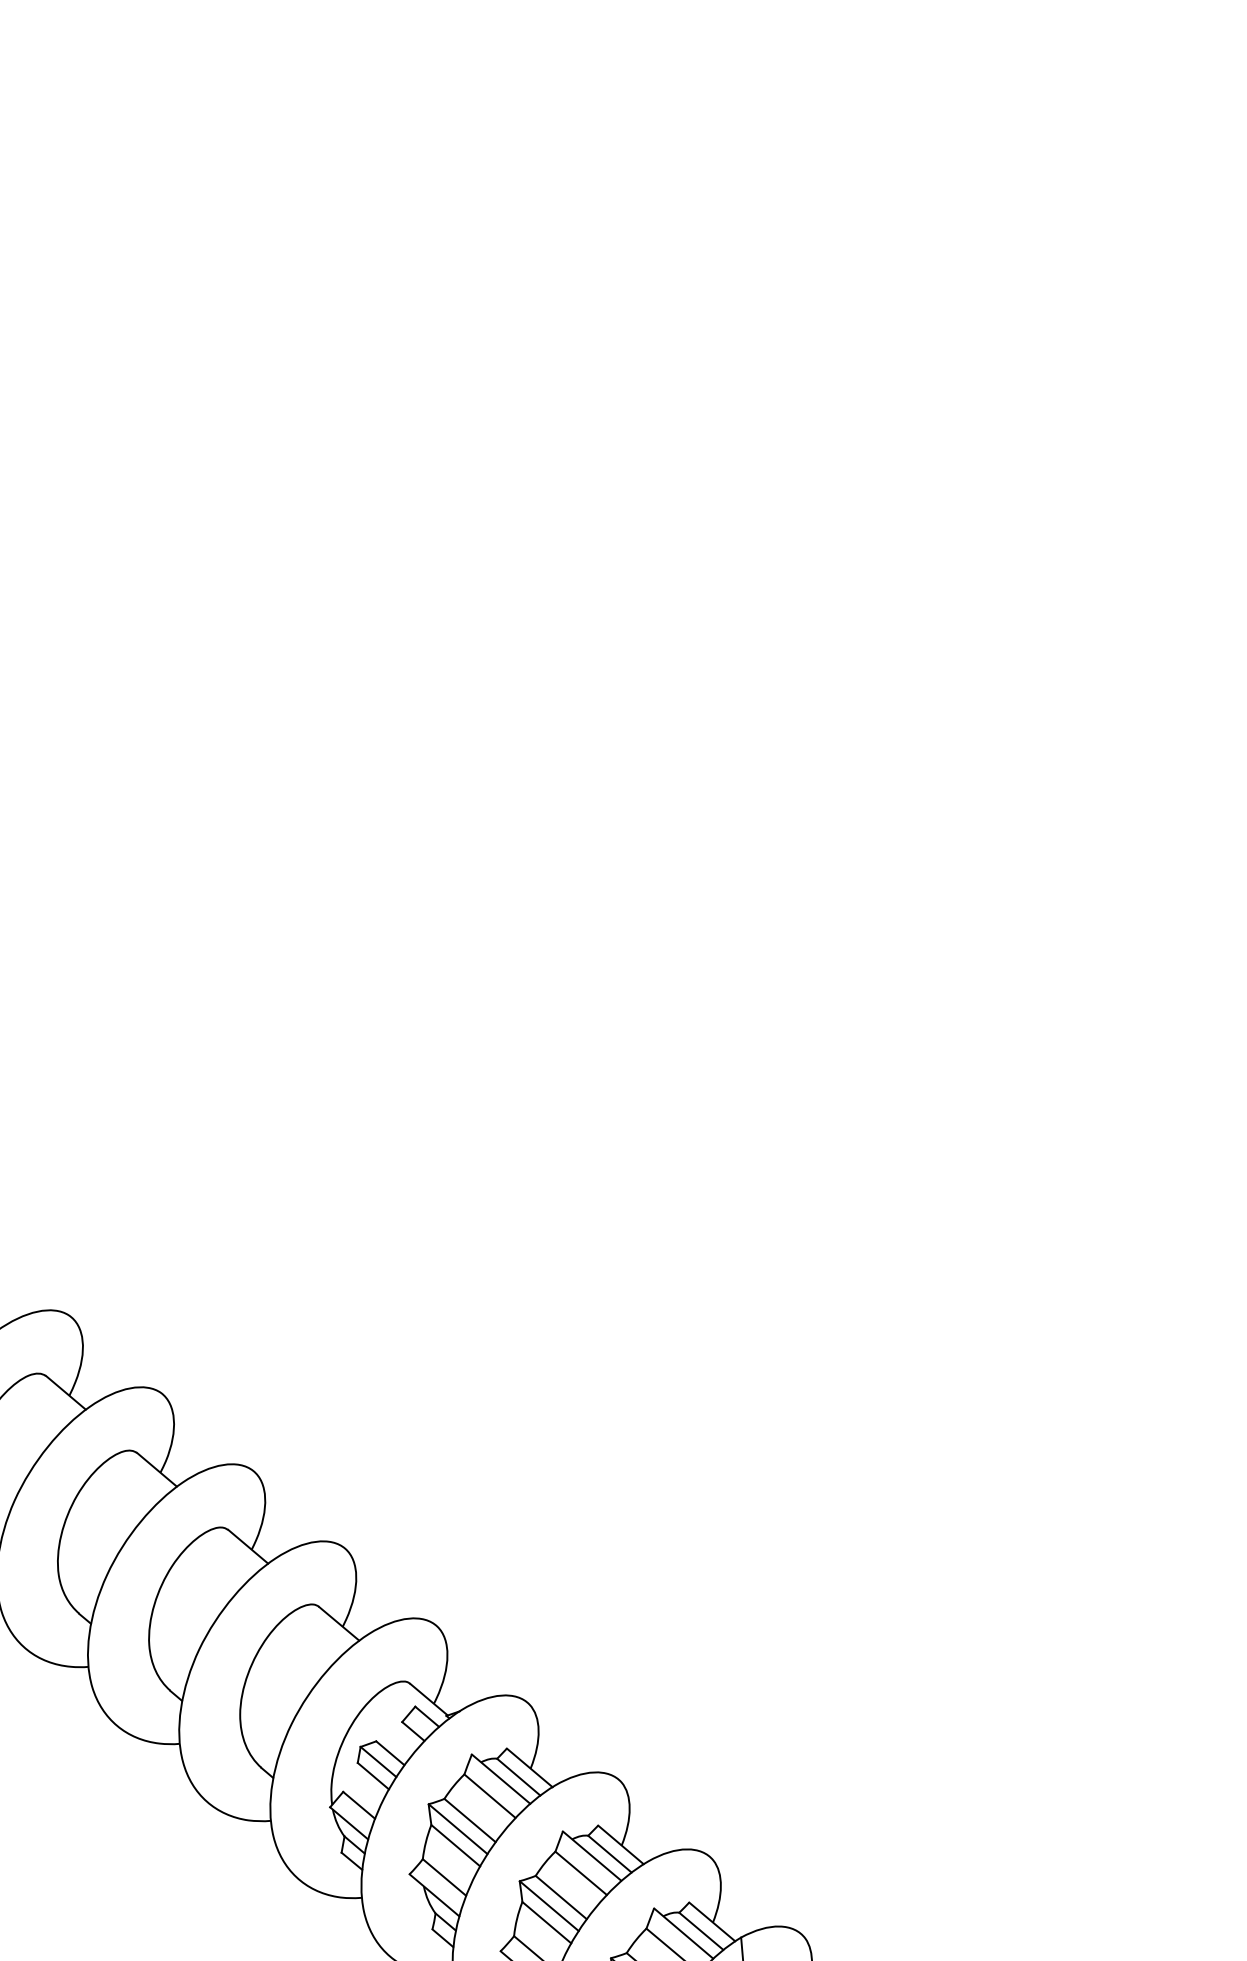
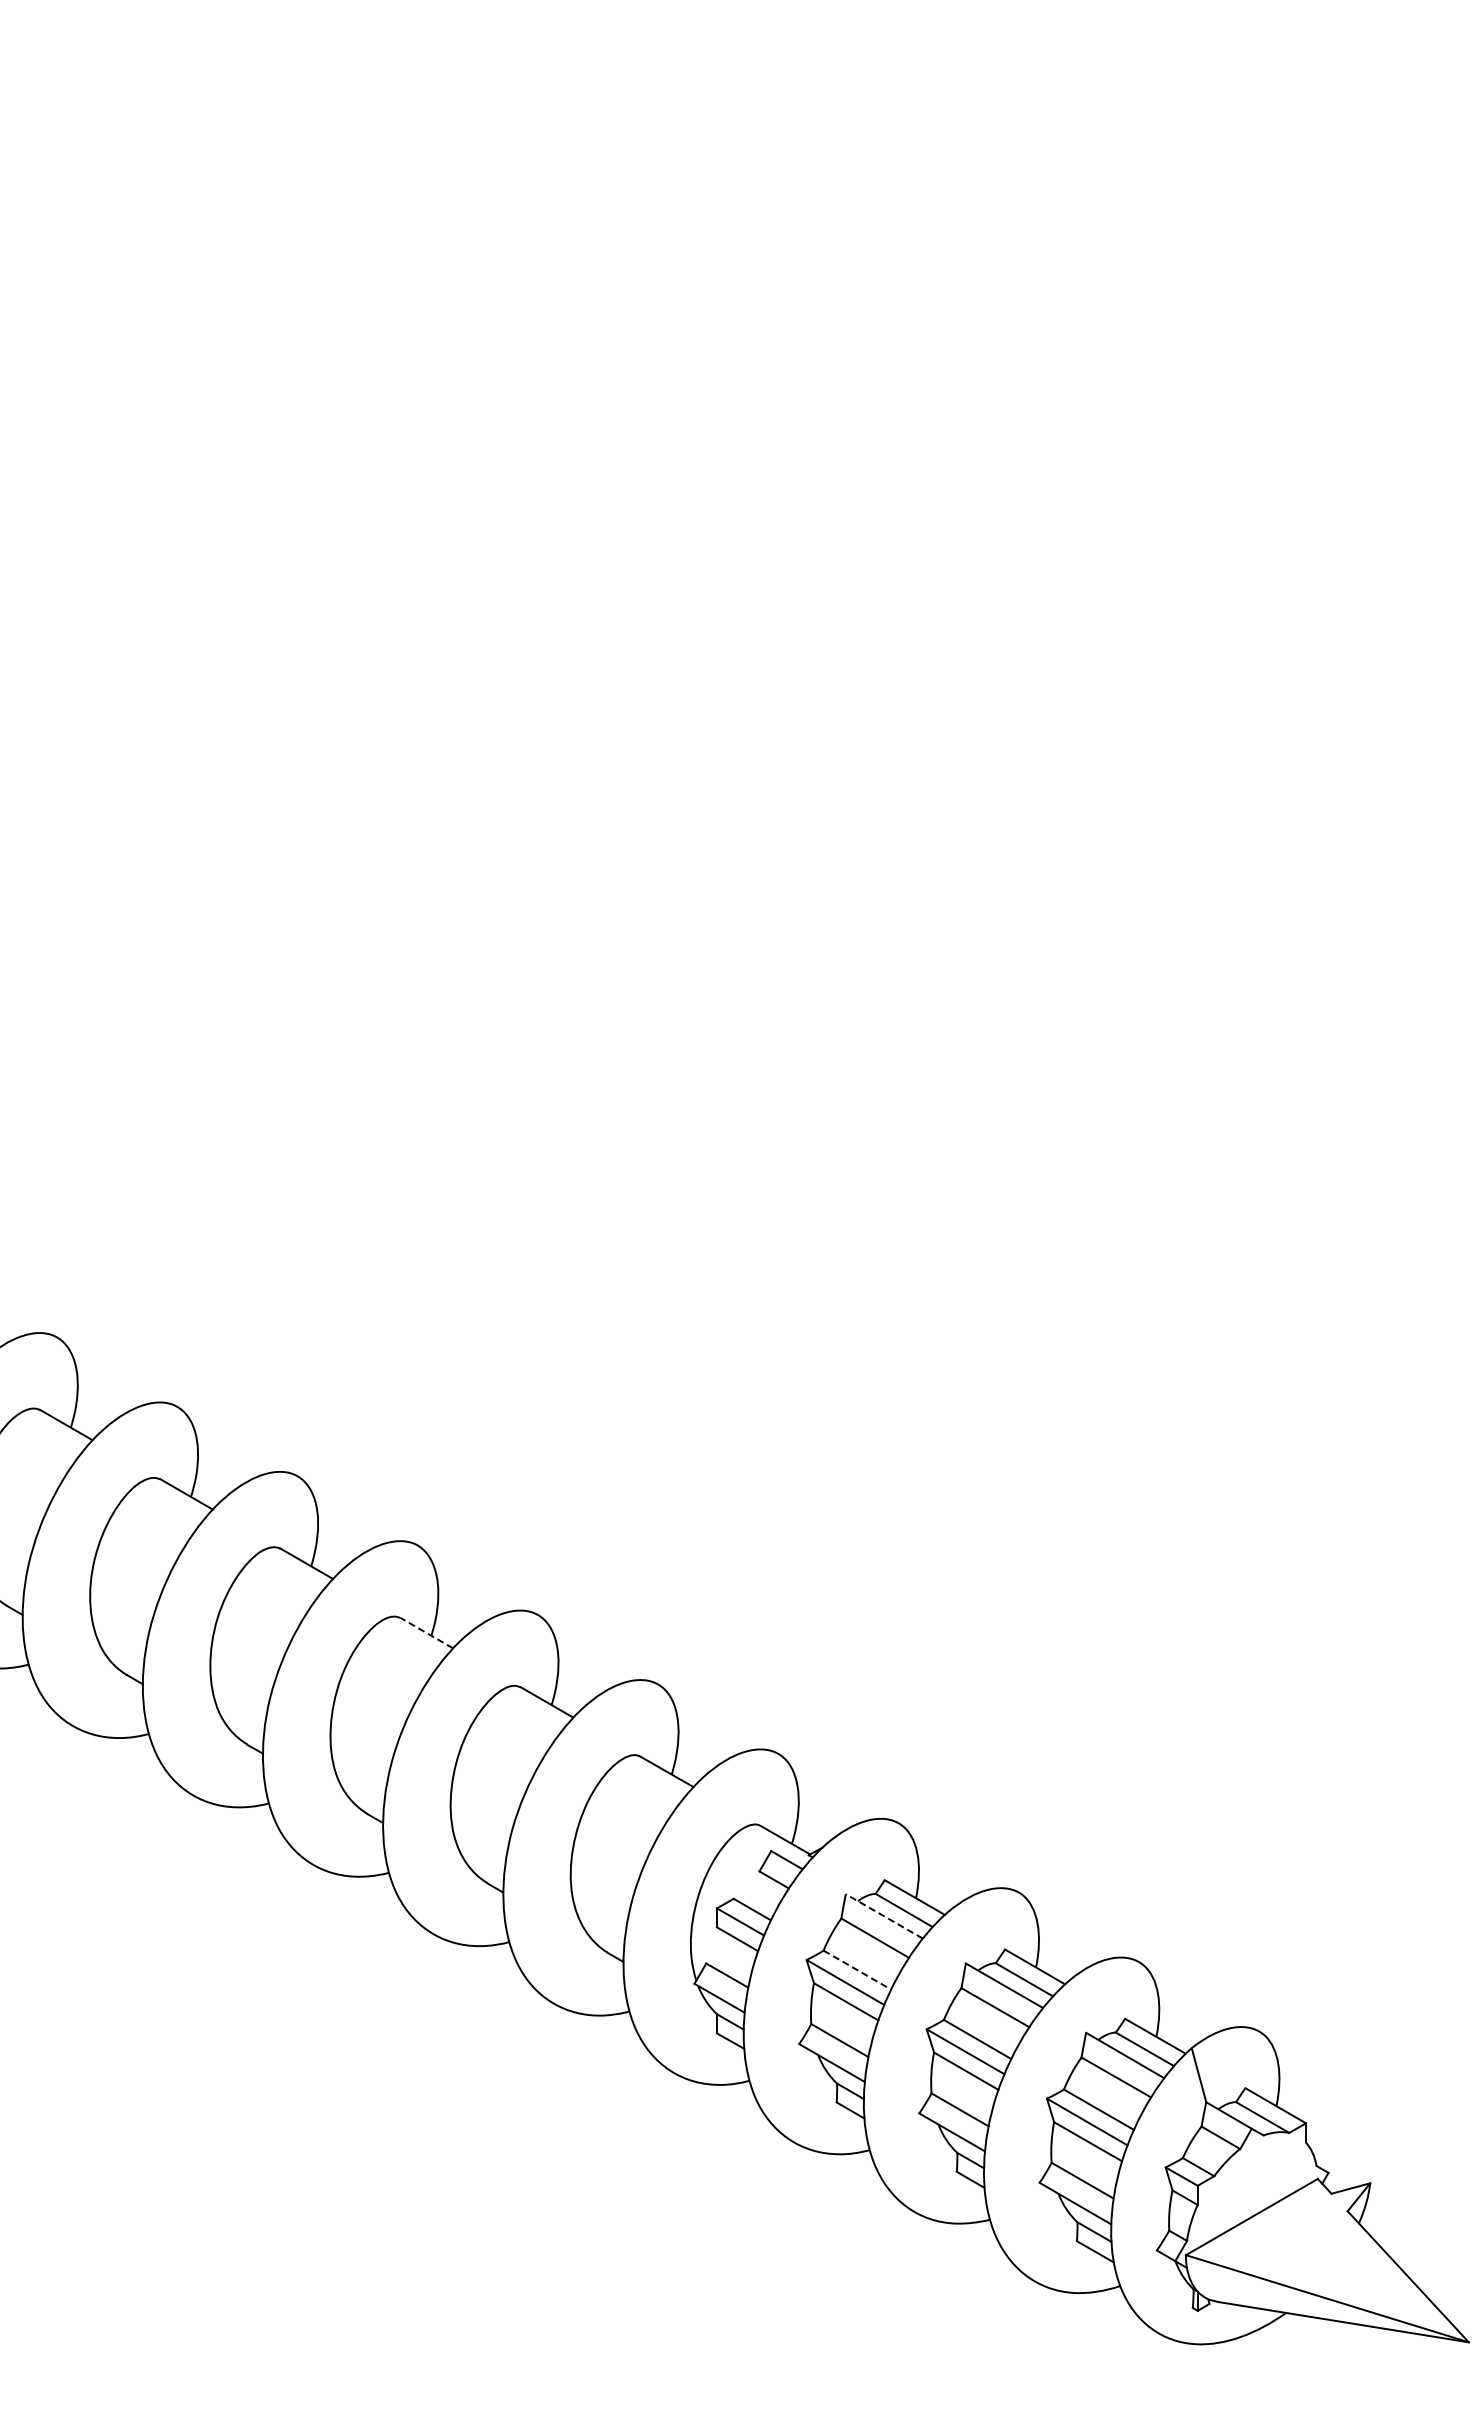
line: (156, 1469) -> (426, 1632), solid -> dashed
line: (500, 1779) -> (883, 1916), solid -> dashed
line: (470, 1820) -> (857, 1970), solid -> dashed

